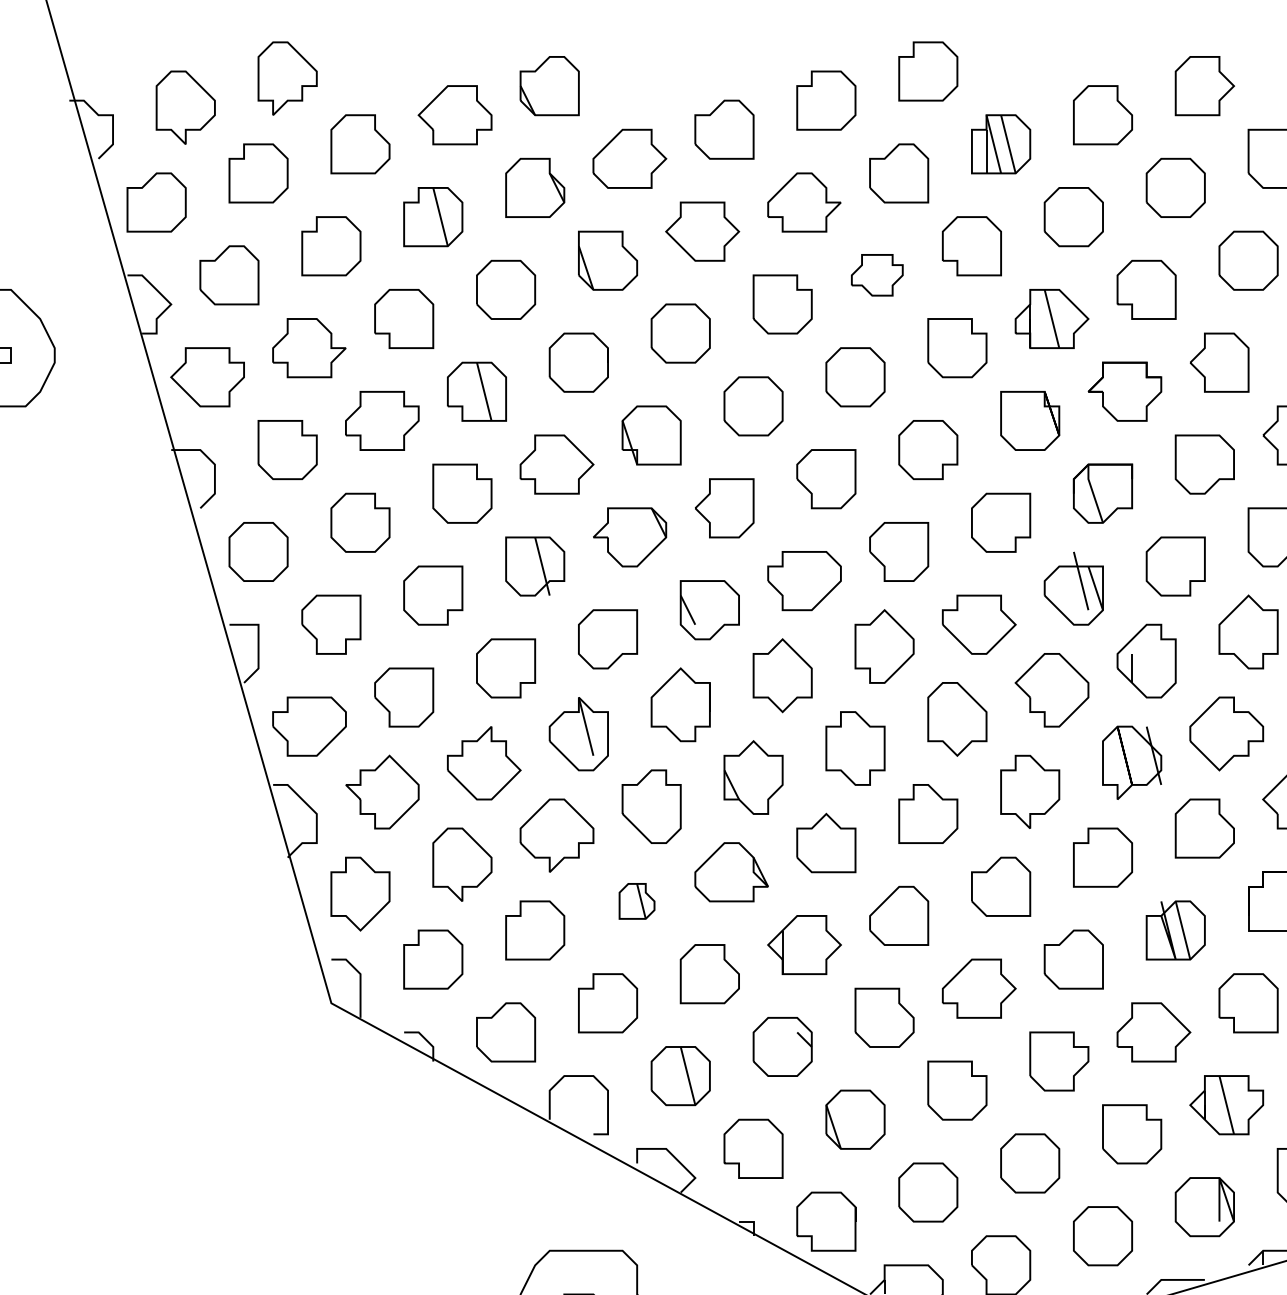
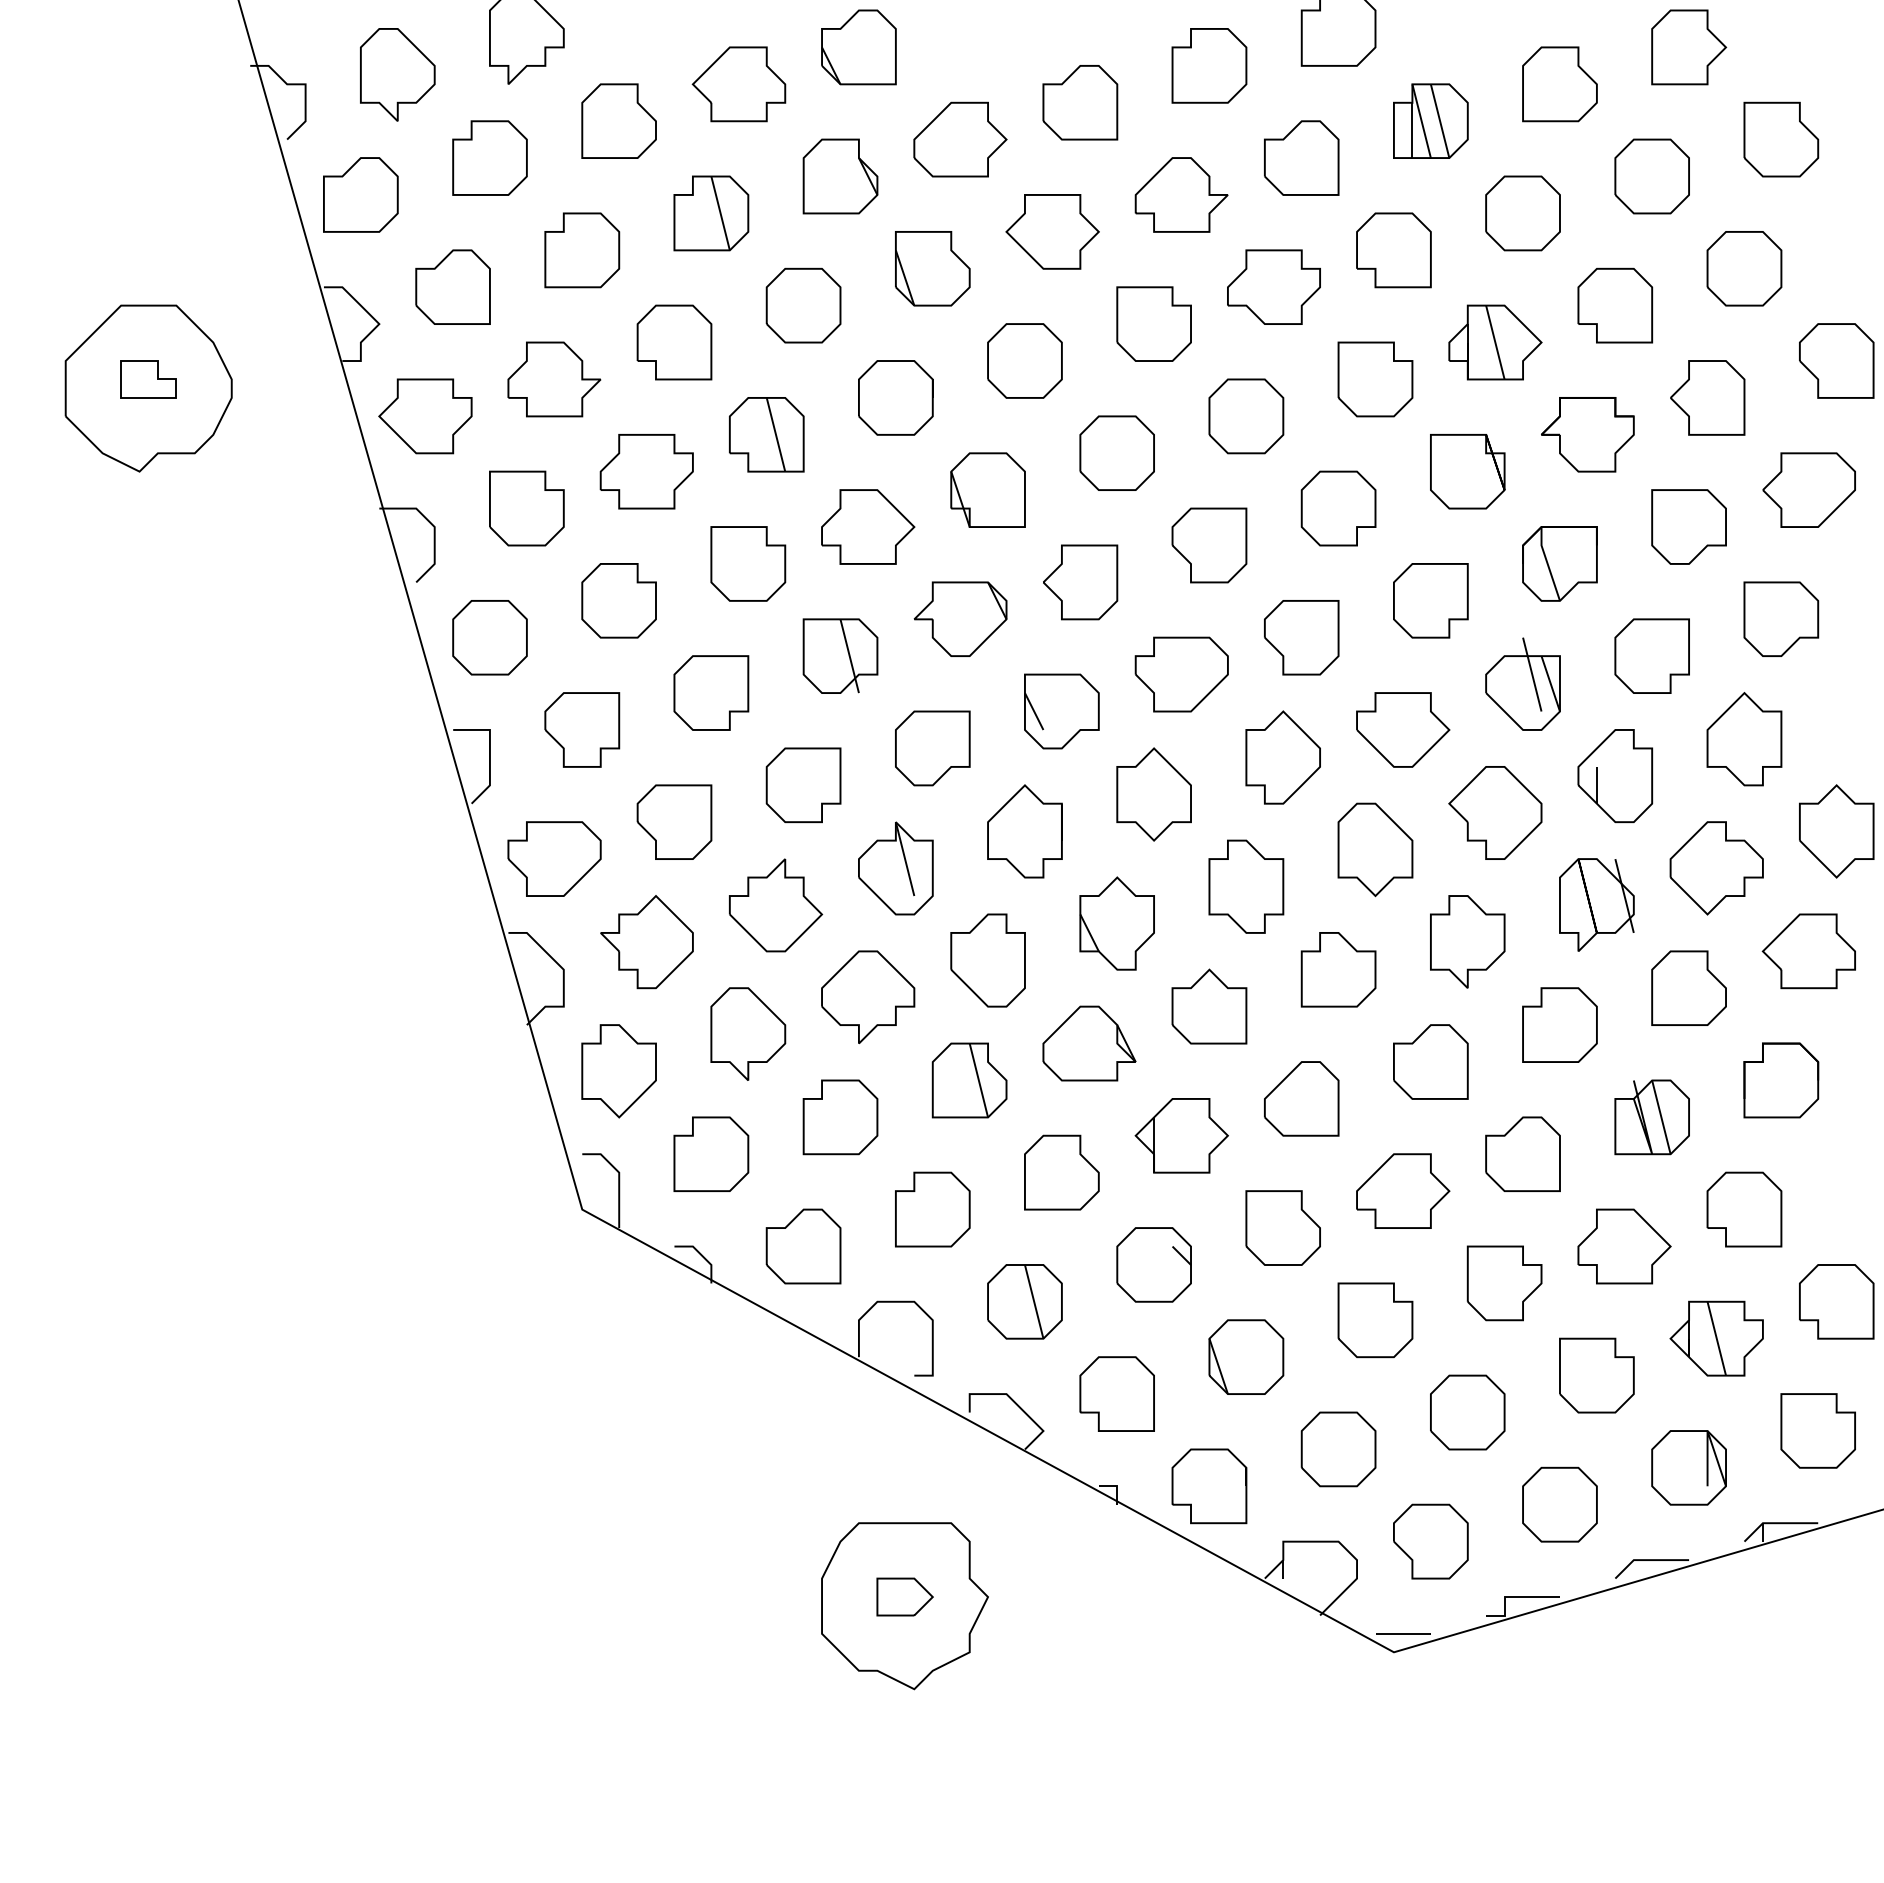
part: (876, 274) -> (1273, 286), size x1.43
part: (636, 901) -> (969, 1080), size x1.67

